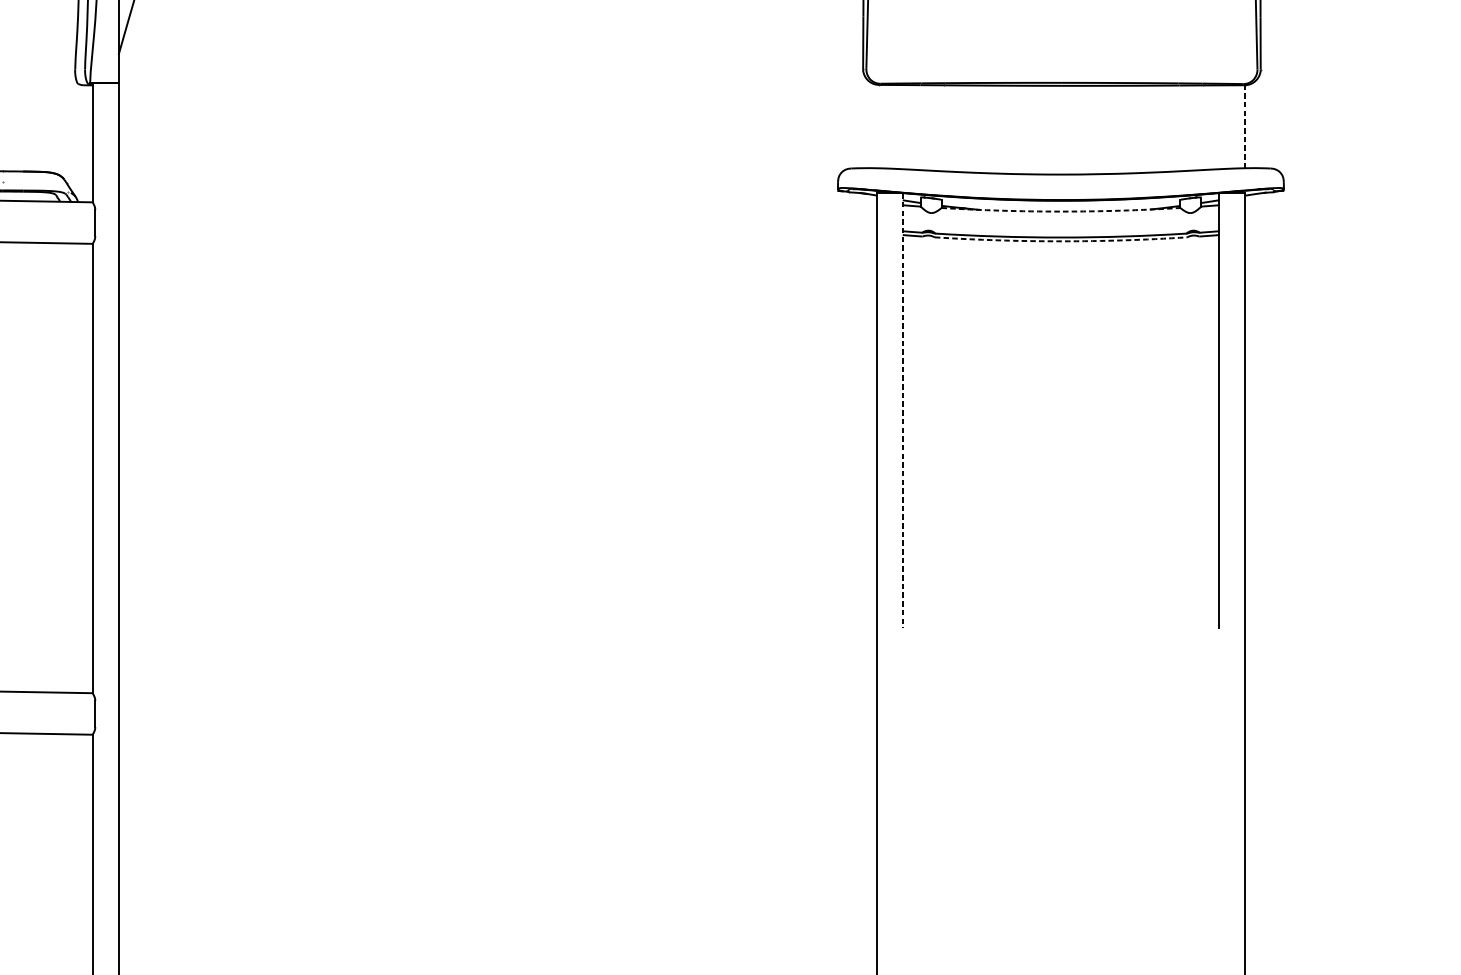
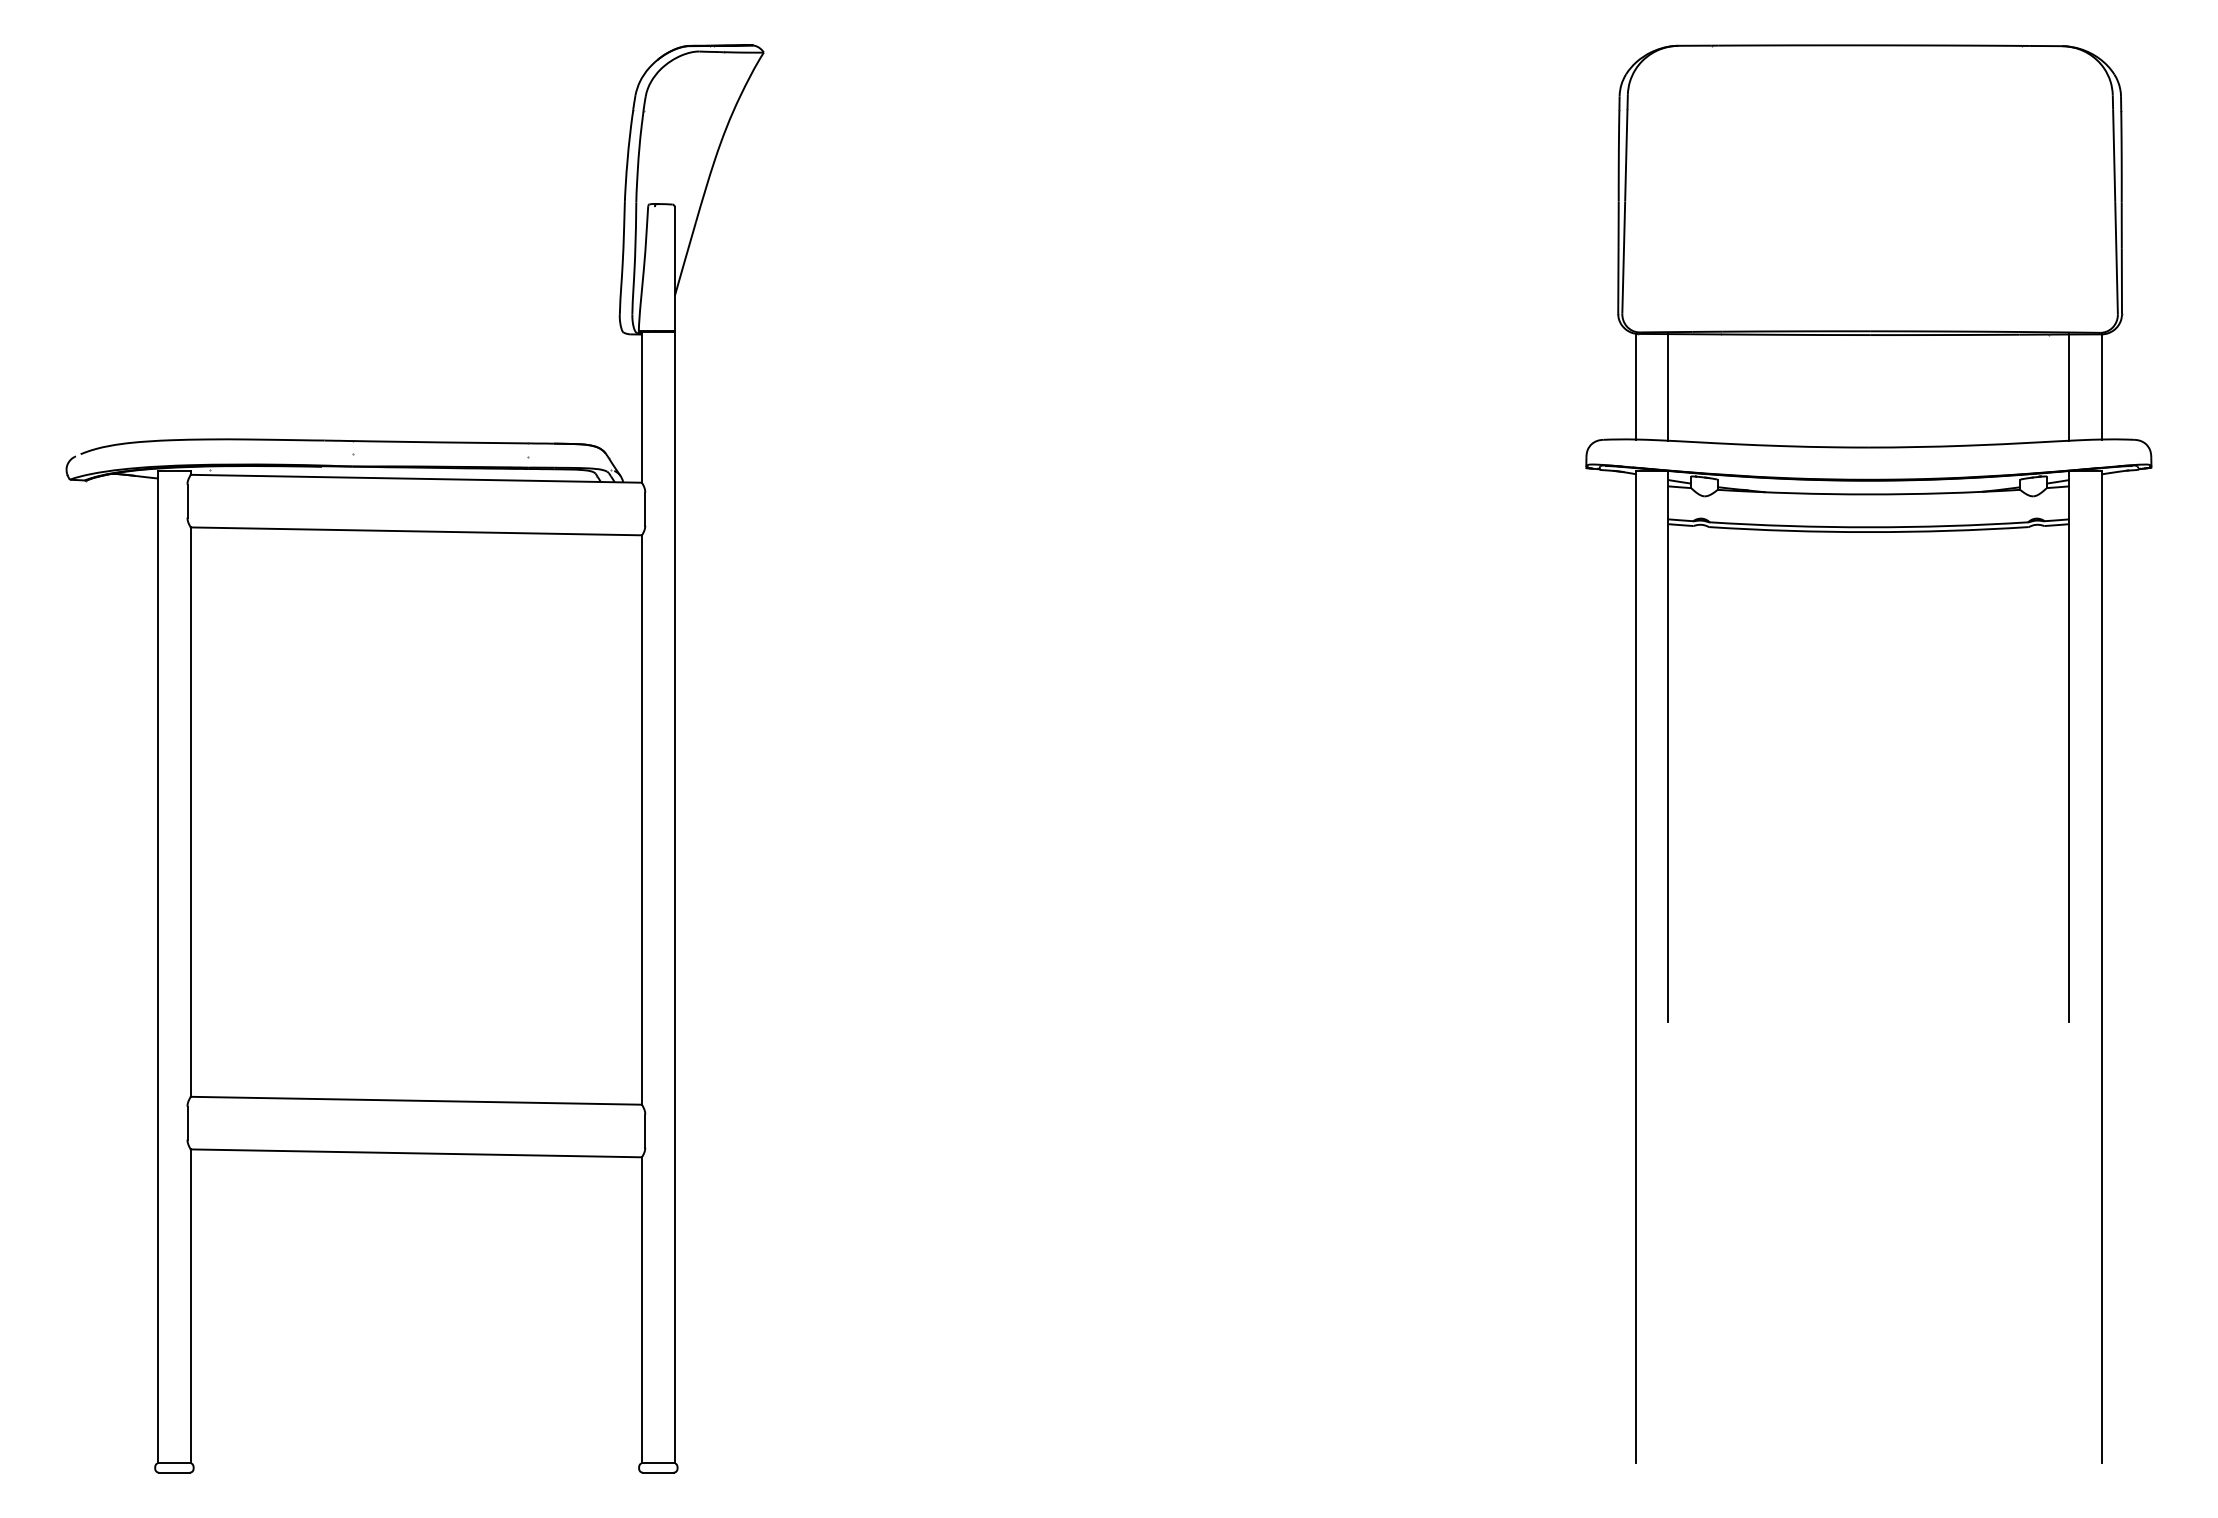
line: (876, 126) -> (1635, 386), added
line: (1245, 126) -> (2102, 386), dashed -> solid
line: (902, 127) -> (1668, 387), added
line: (1219, 127) -> (2069, 387), added
arc: (1060, 211) -> (1868, 494), dashed -> solid
arc: (1060, 241) -> (1868, 532), dashed -> solid
line: (902, 410) -> (1668, 746), dashed -> solid

